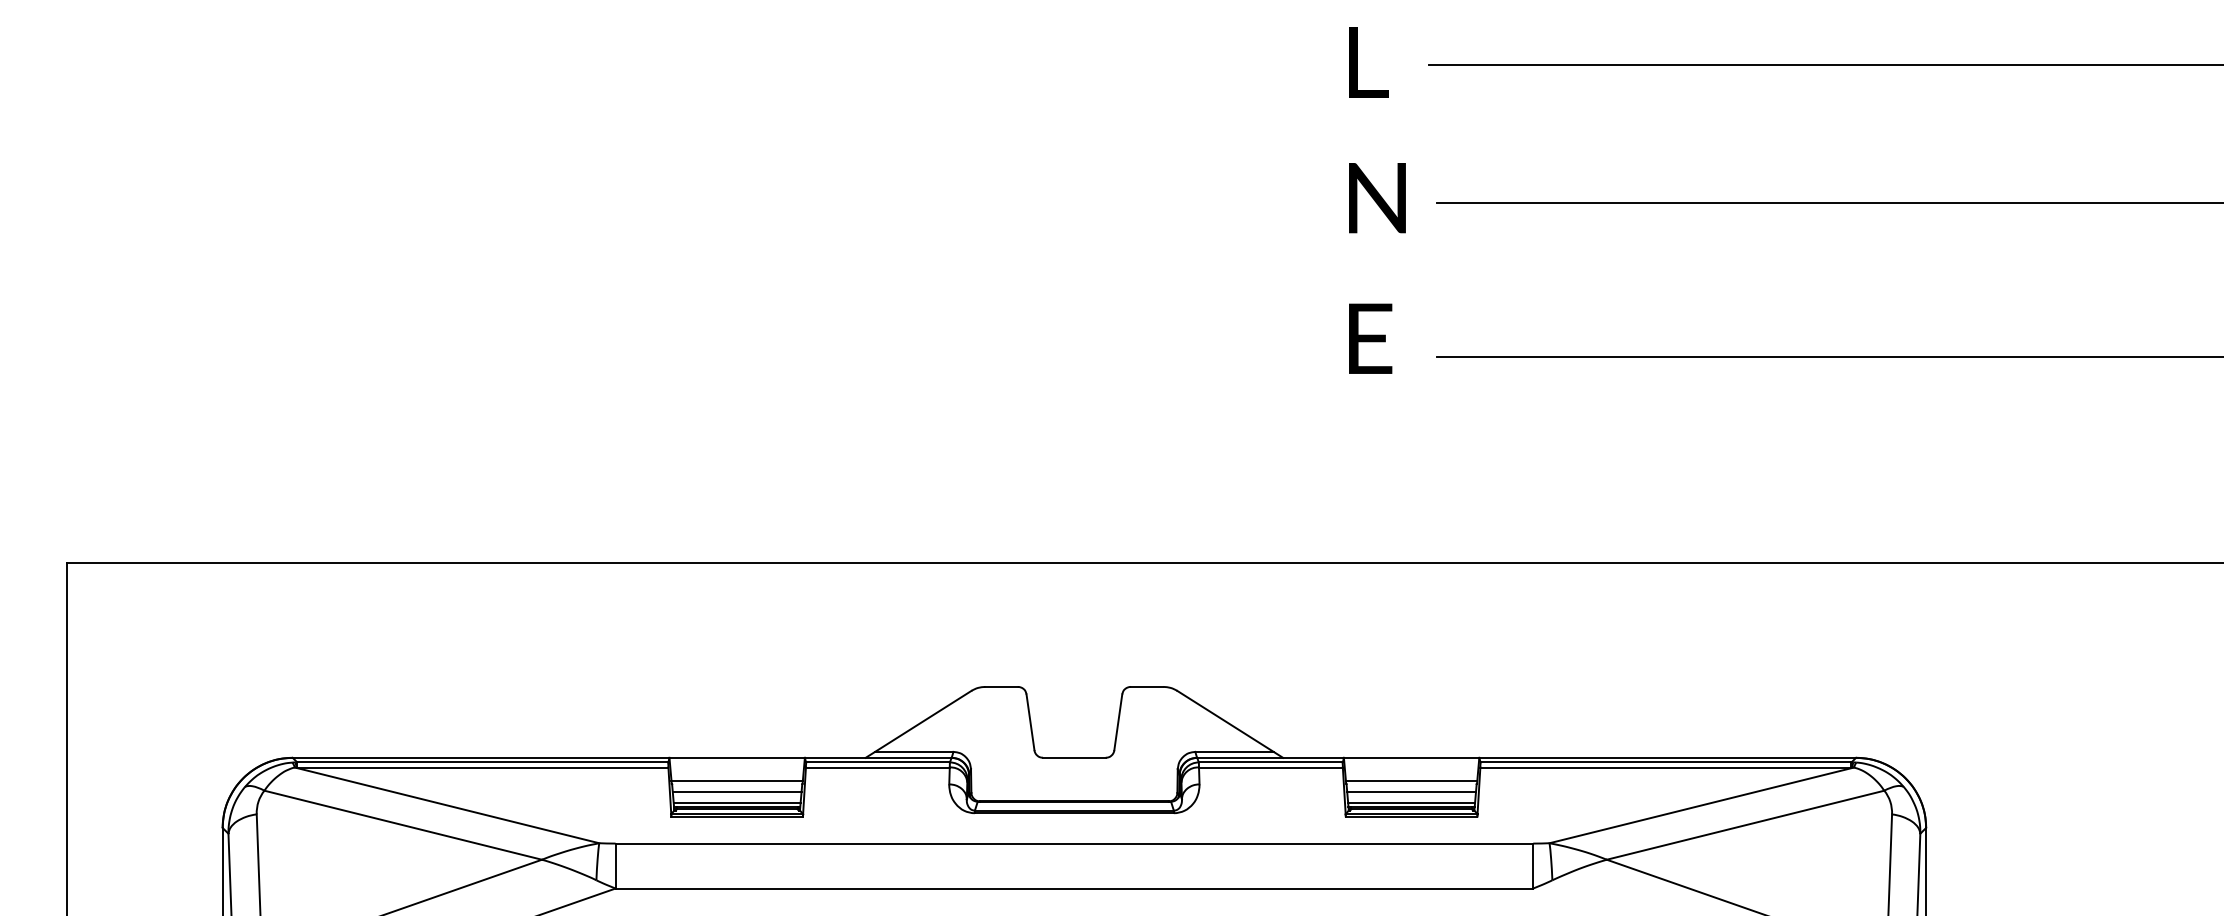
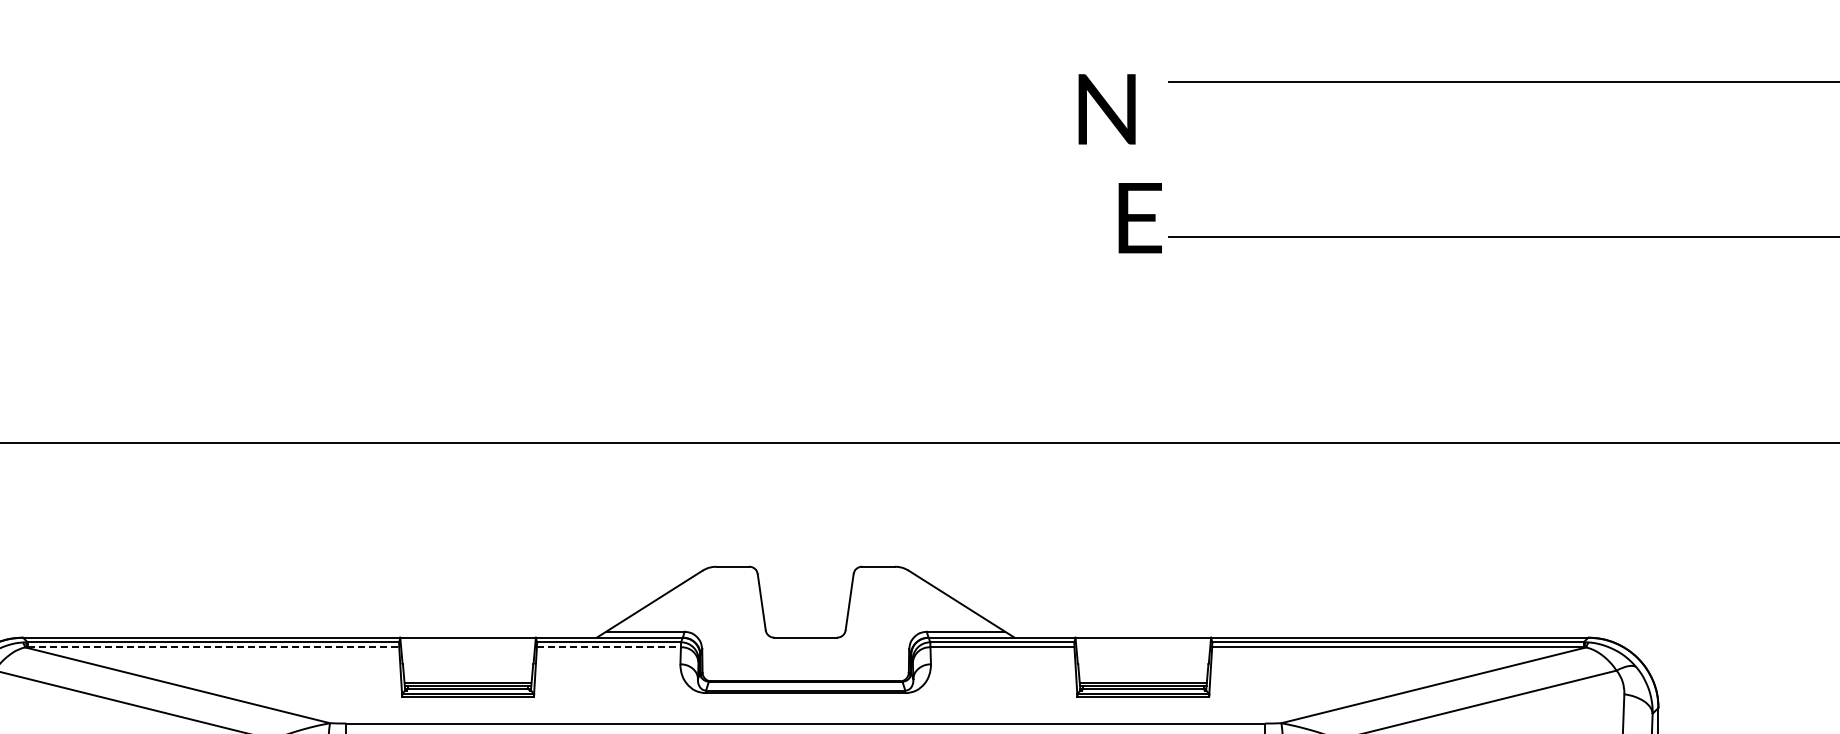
text: (1377, 198) -> (1107, 109), moved
text: (1370, 338) -> (1140, 217), moved
line: (482, 767) -> (213, 647), solid -> dashed
line: (877, 767) -> (608, 647), solid -> dashed
line: (736, 780) -> (467, 660), removed
line: (1411, 780) -> (1143, 660), removed
line: (736, 792) -> (467, 672), removed
line: (1411, 792) -> (1143, 672), removed

